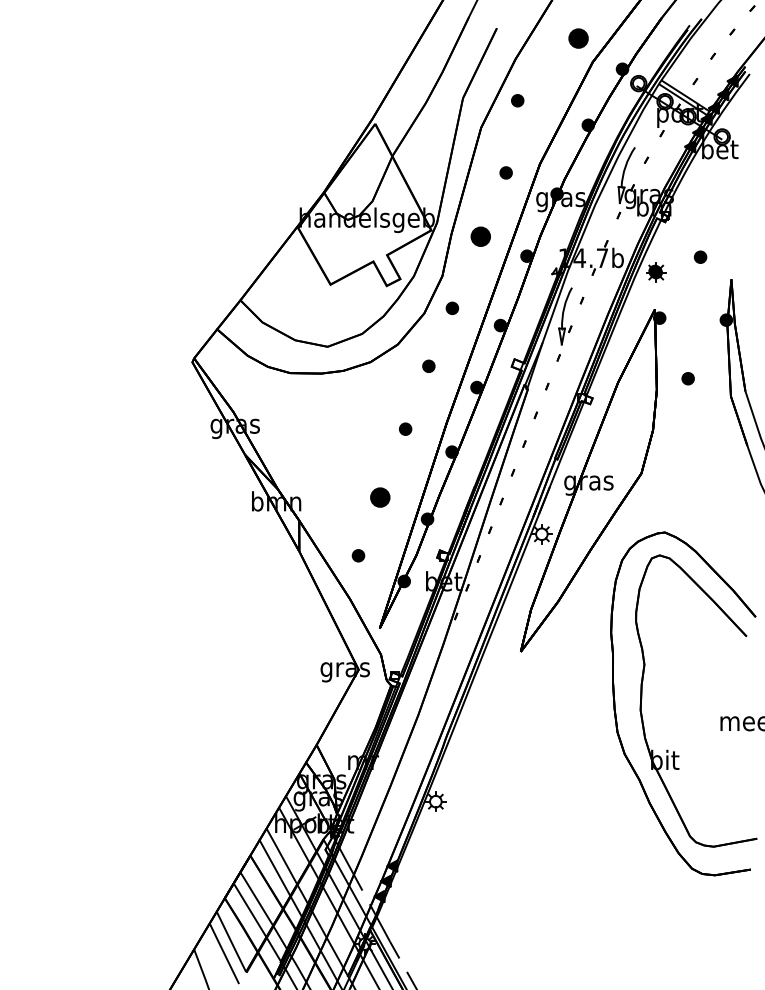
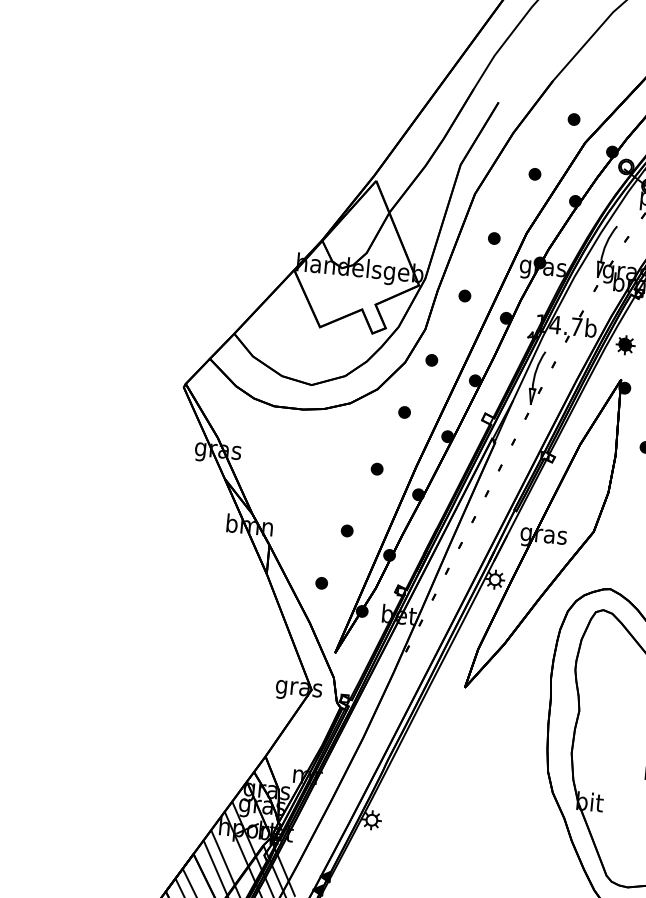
part: (578, 38) -> (574, 119), size x0.62
part: (517, 100) -> (534, 174), moved
part: (480, 236) -> (464, 295), size x0.62
part: (379, 497) -> (346, 530), size x0.62

